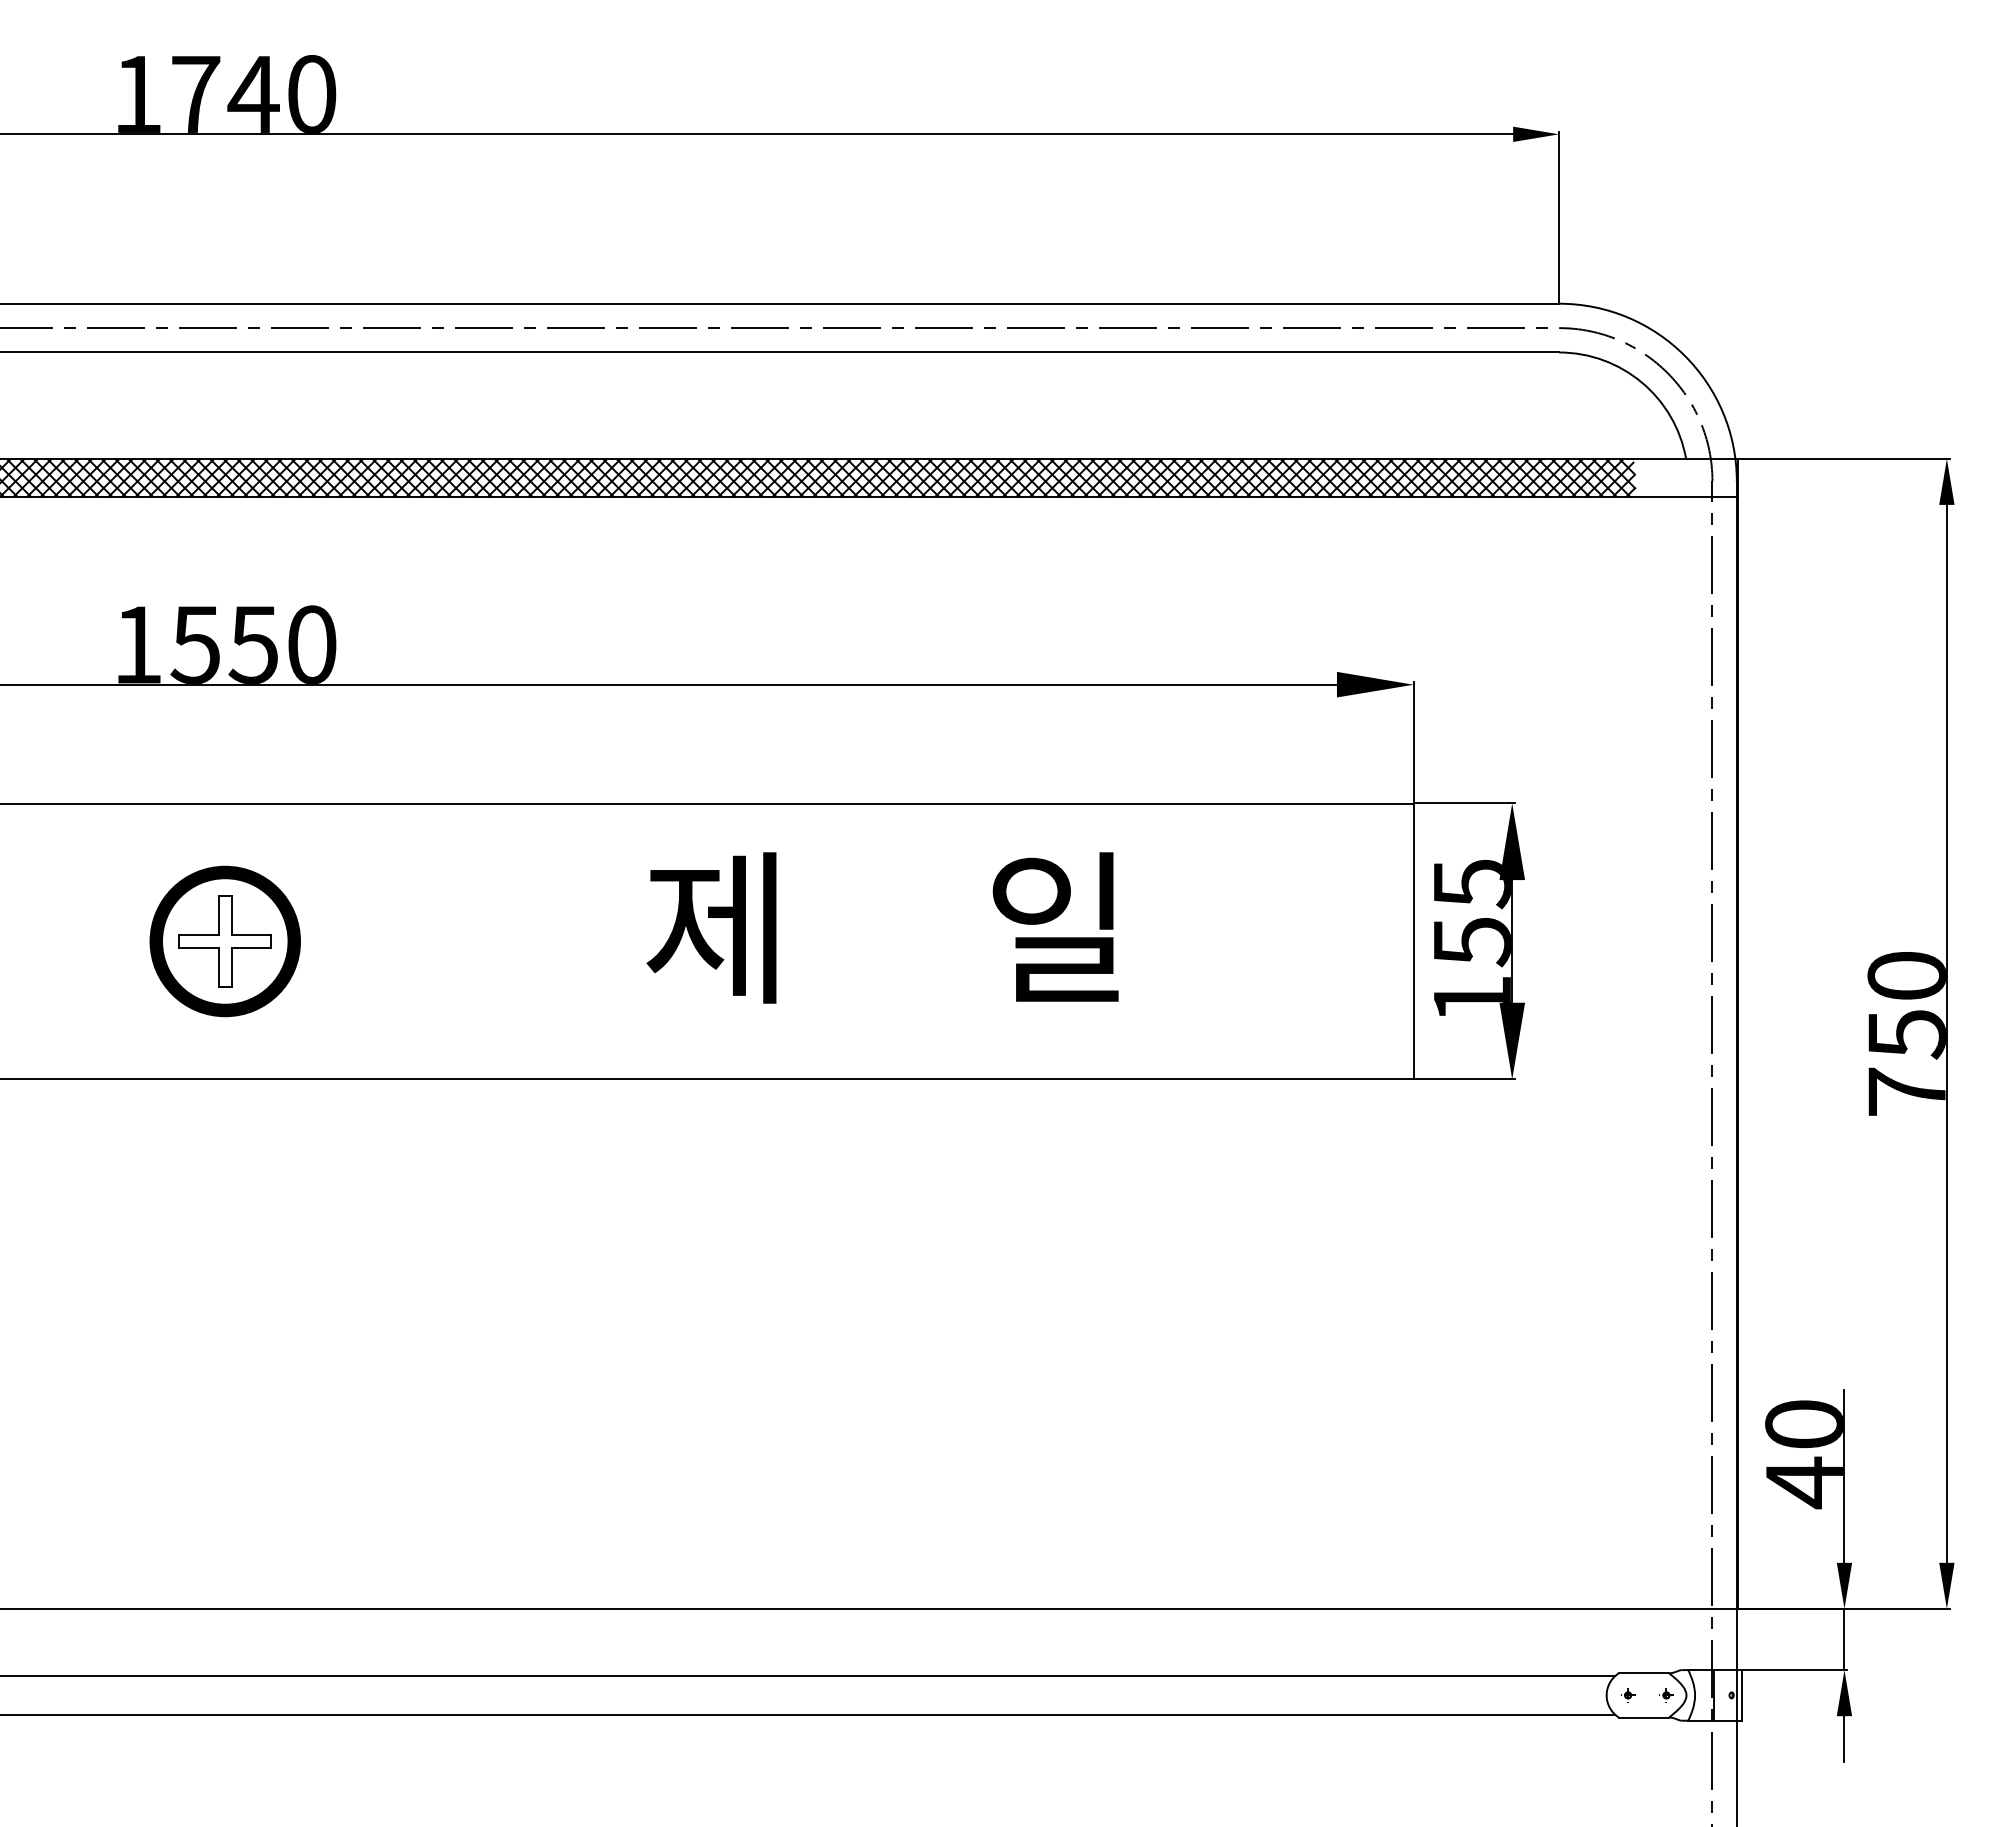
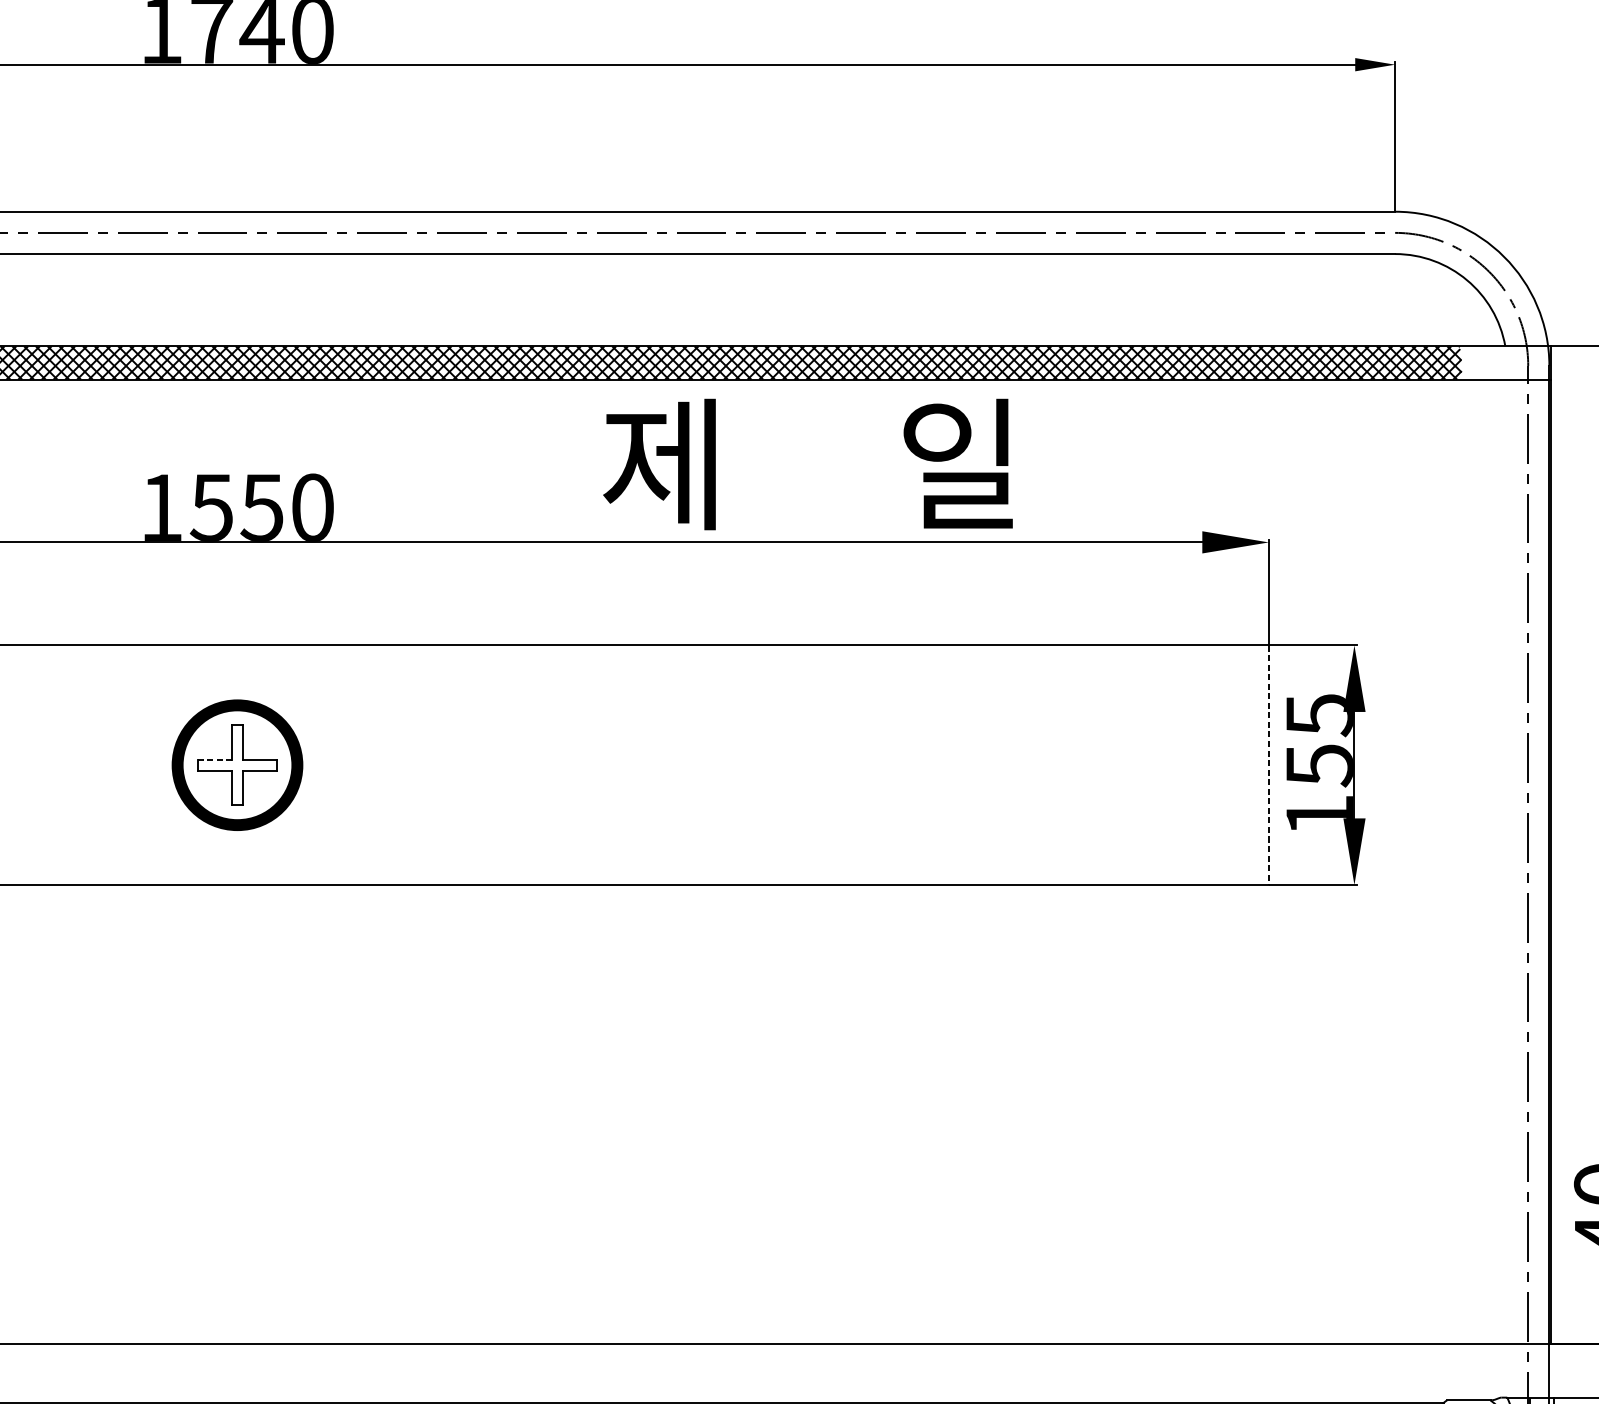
text: (882, 927) -> (807, 464), moved
line: (199, 935) -> (215, 760), solid -> dashed
line: (1413, 941) -> (1268, 765), solid -> dashed

